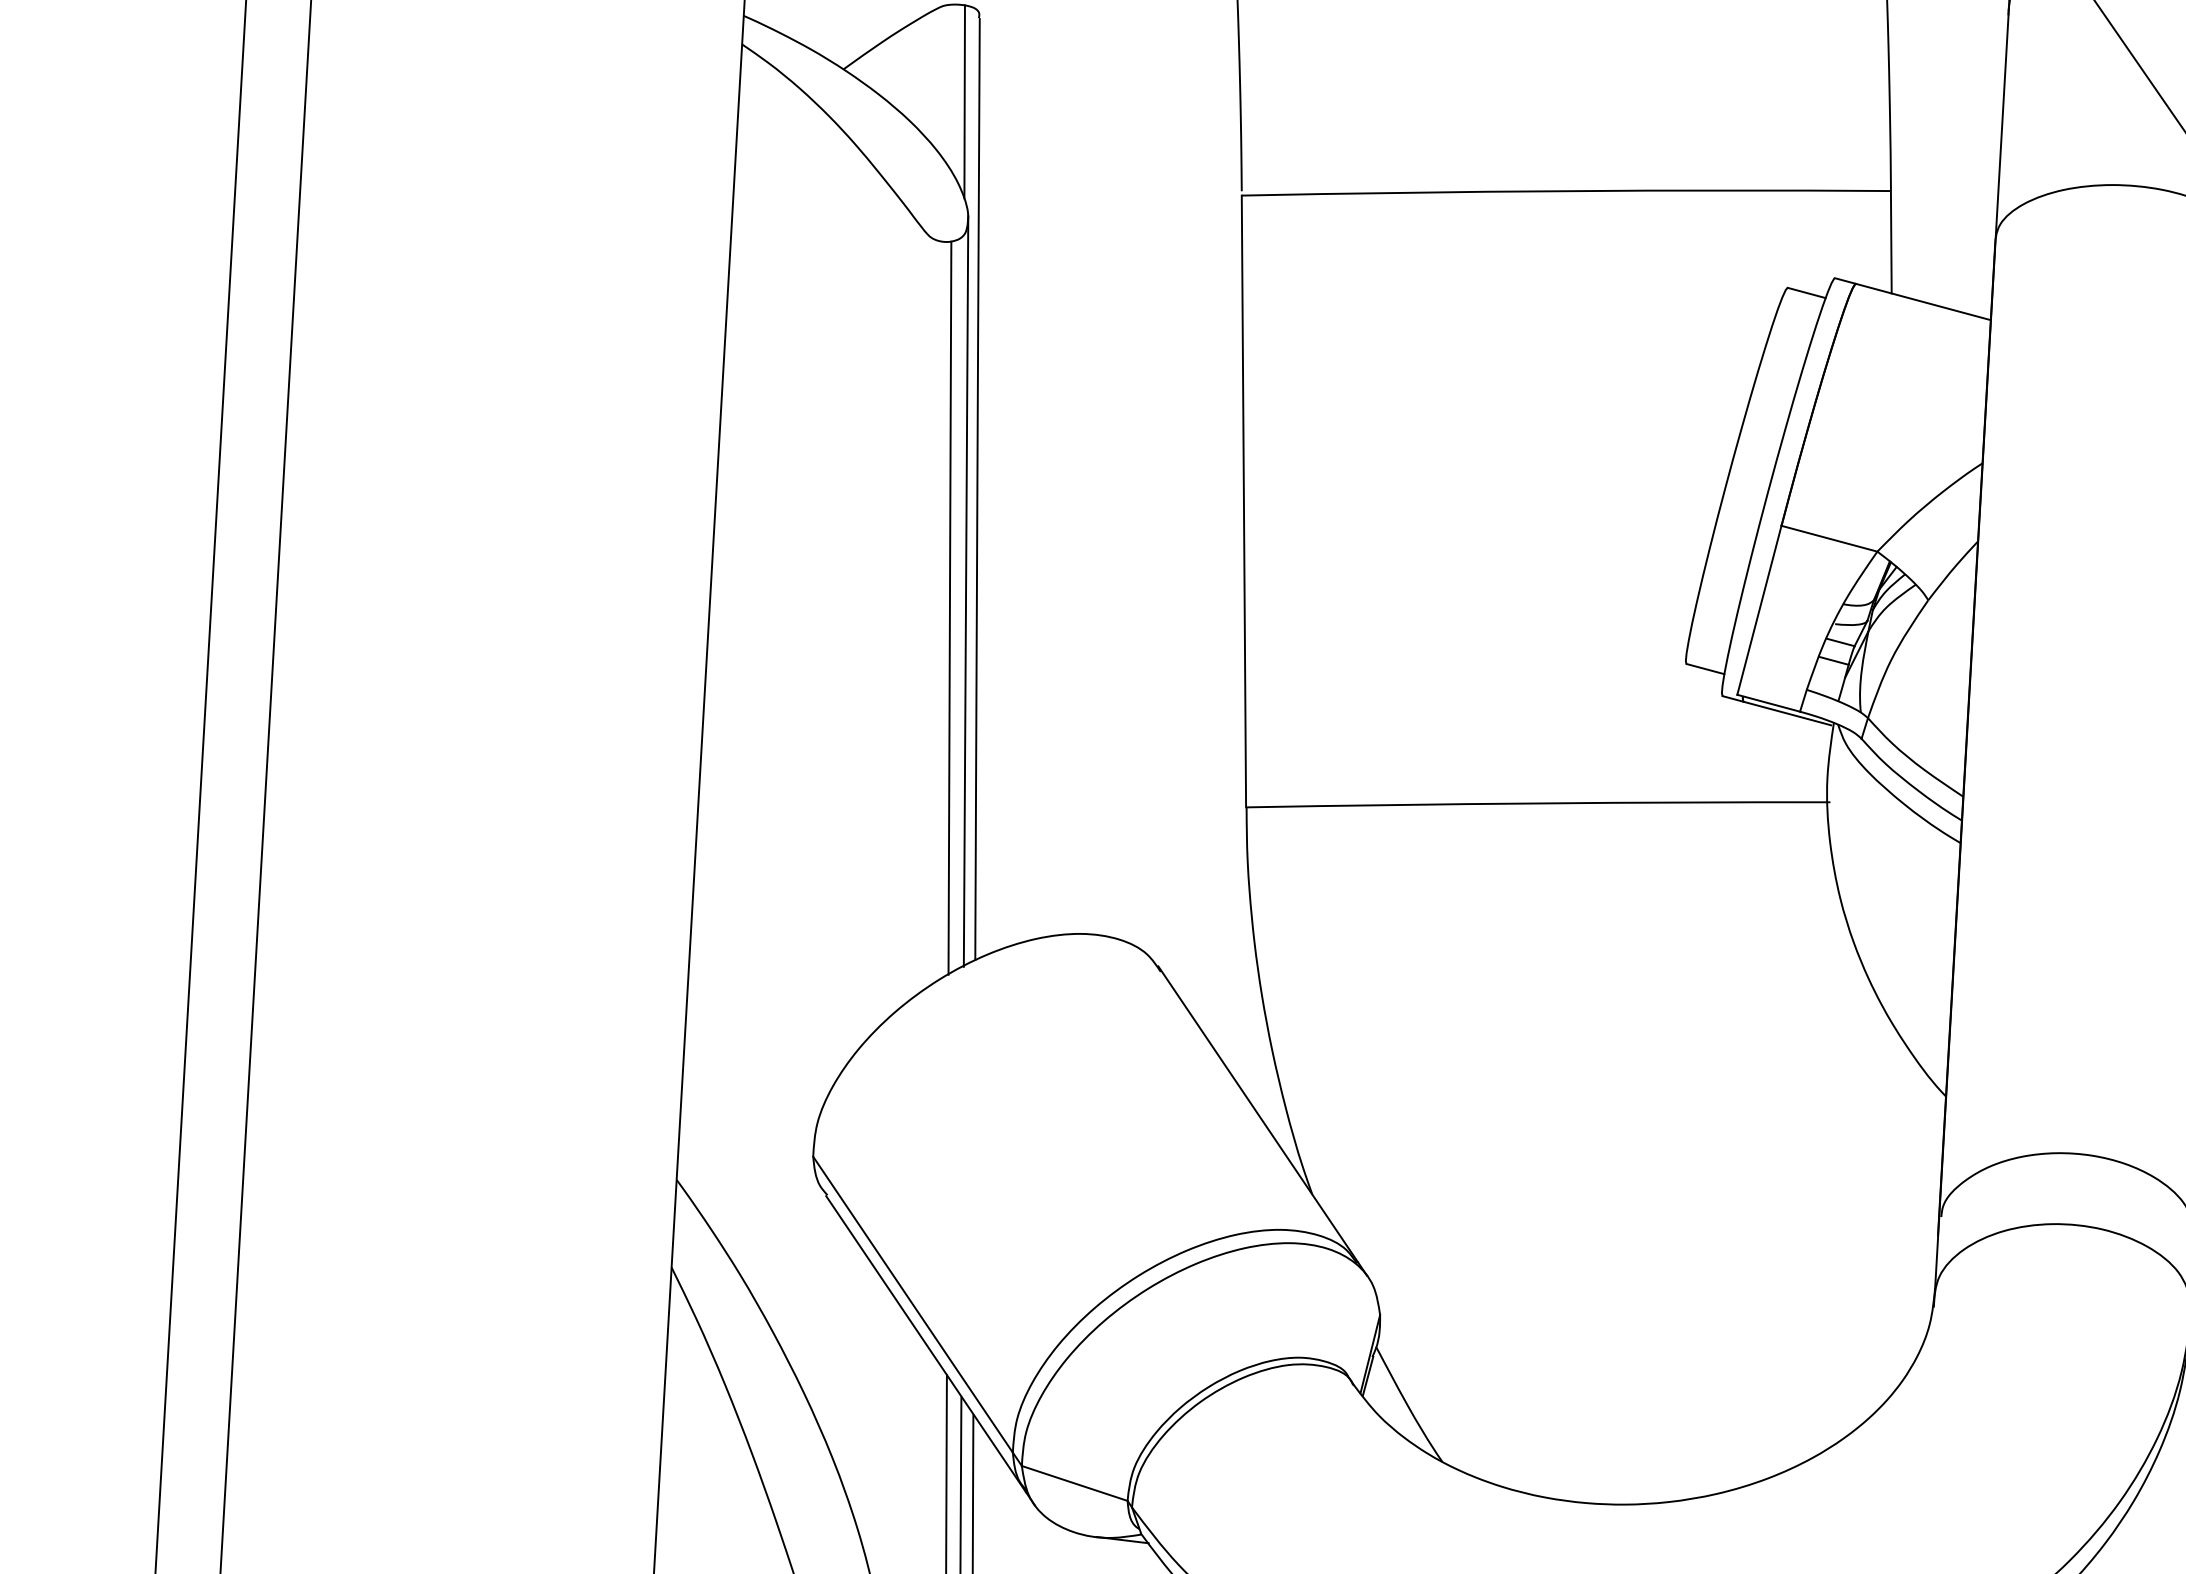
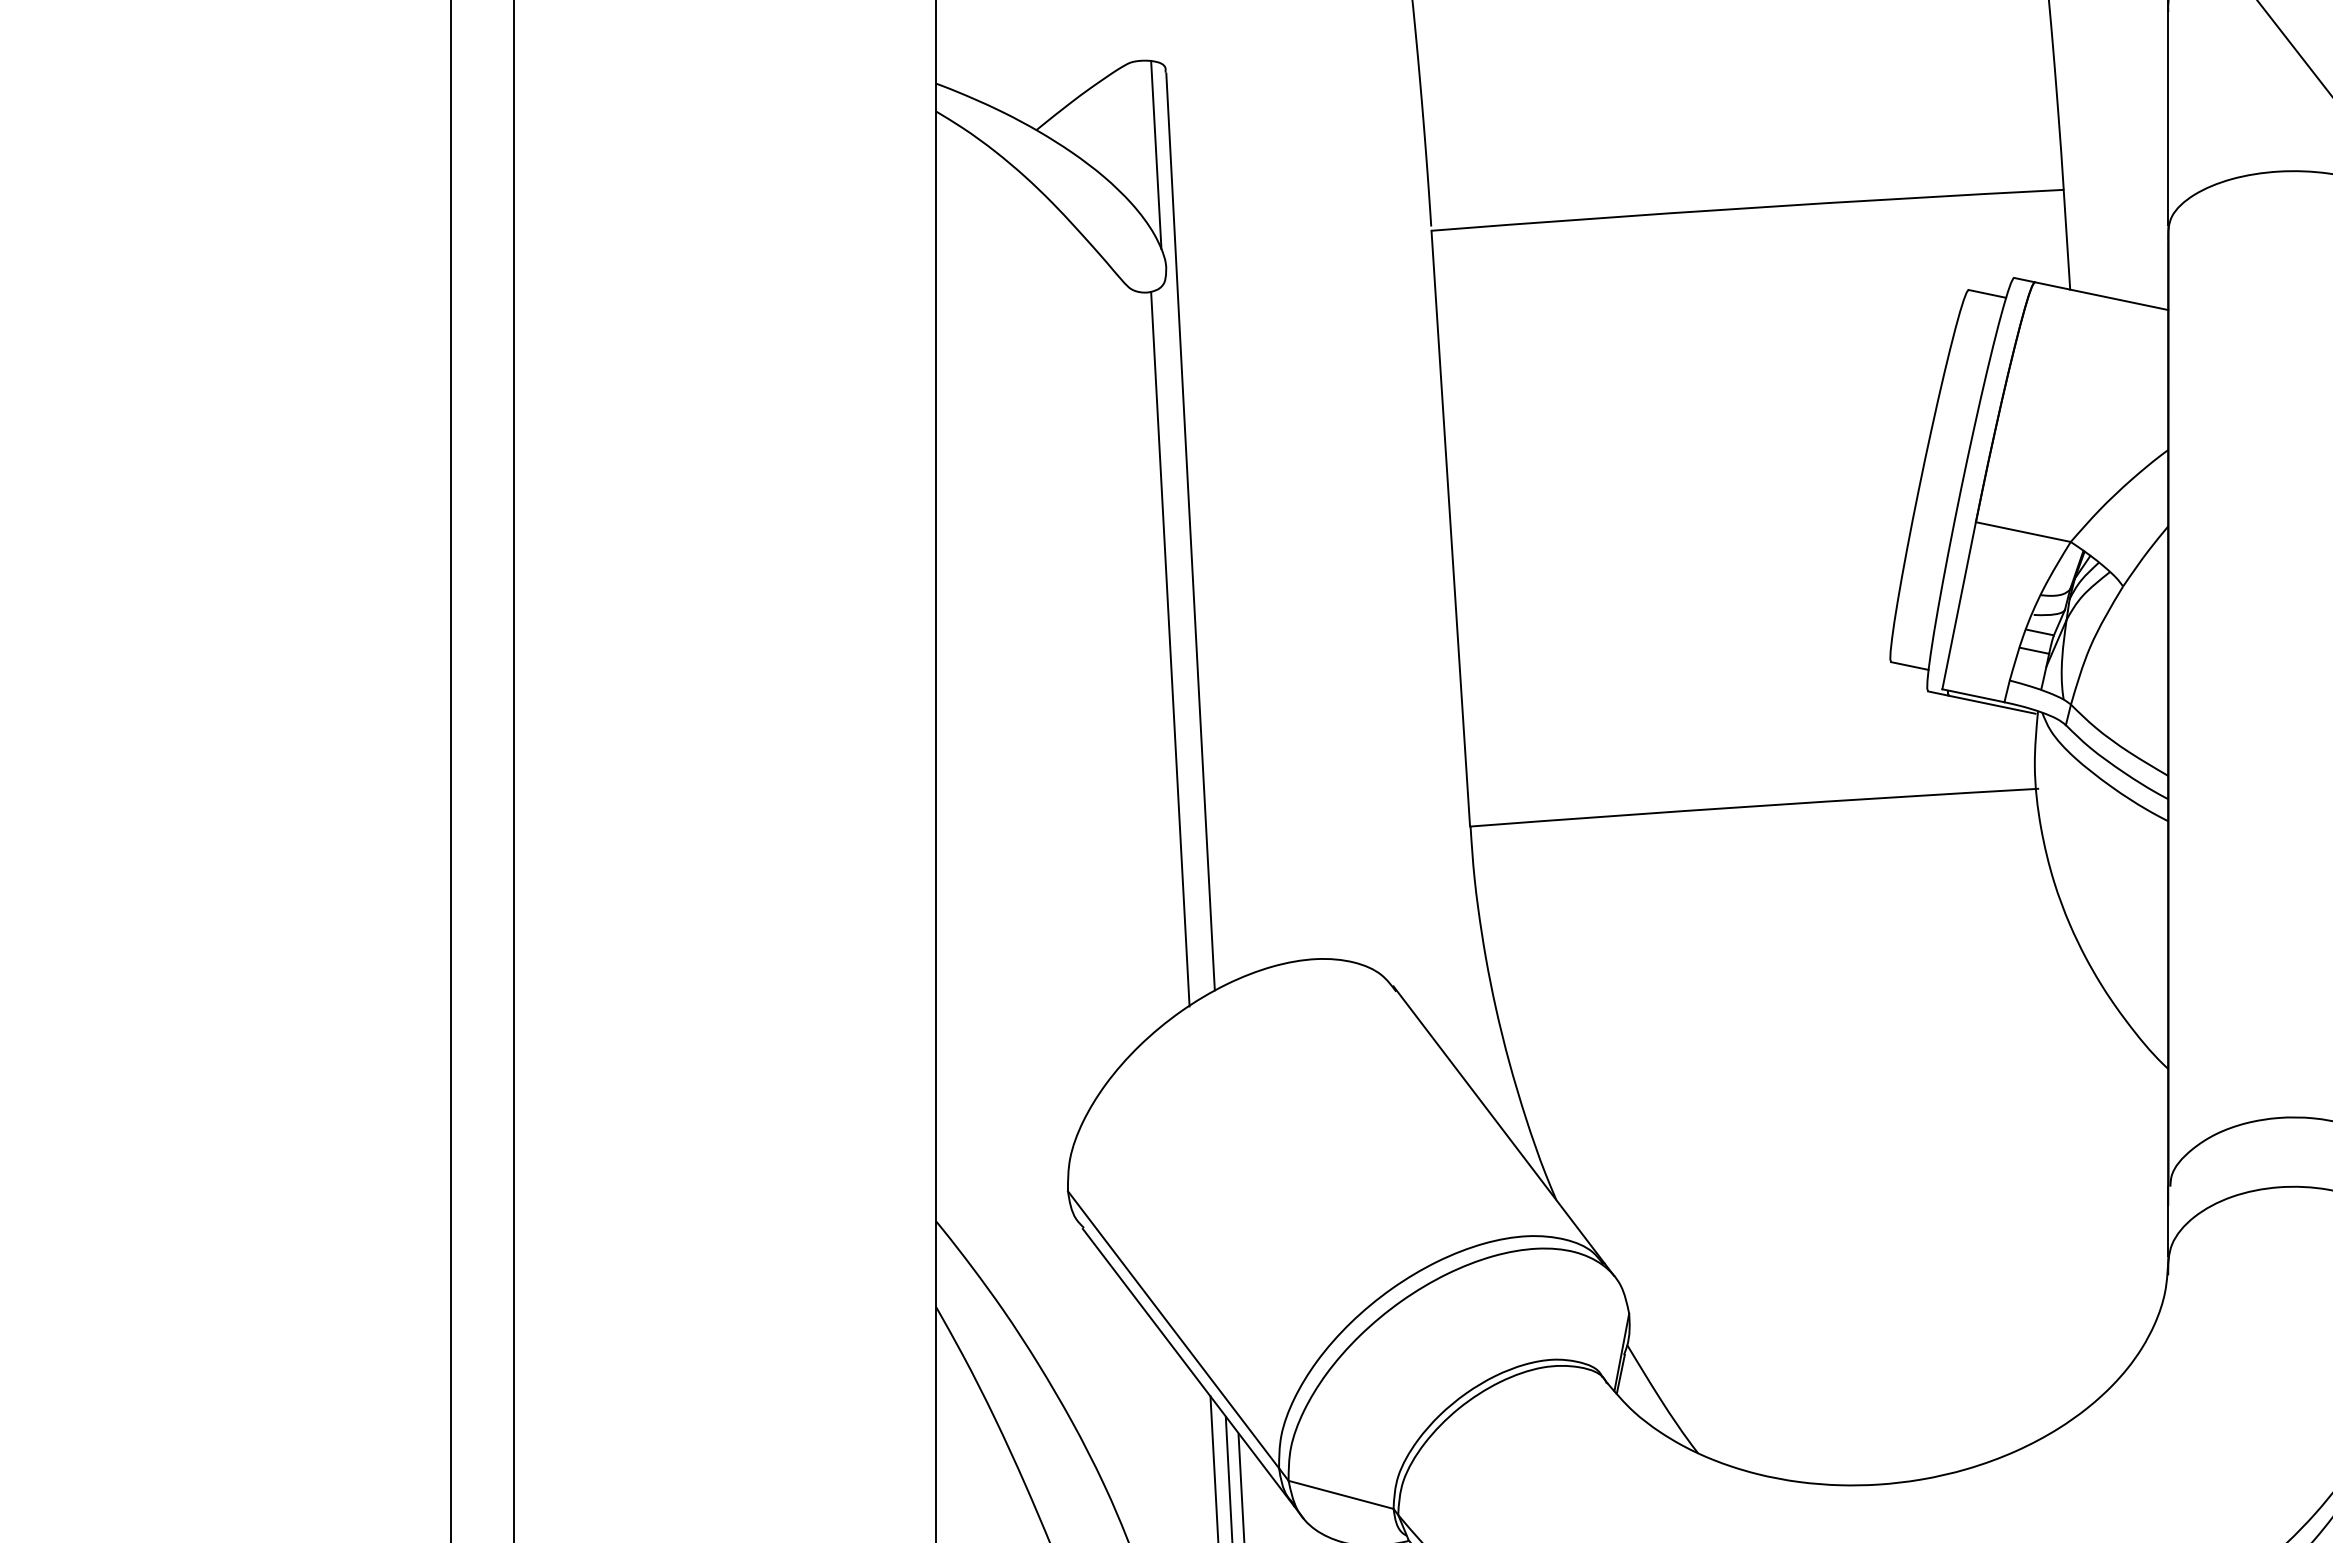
line: (966, 591) -> (1185, 631), removed

